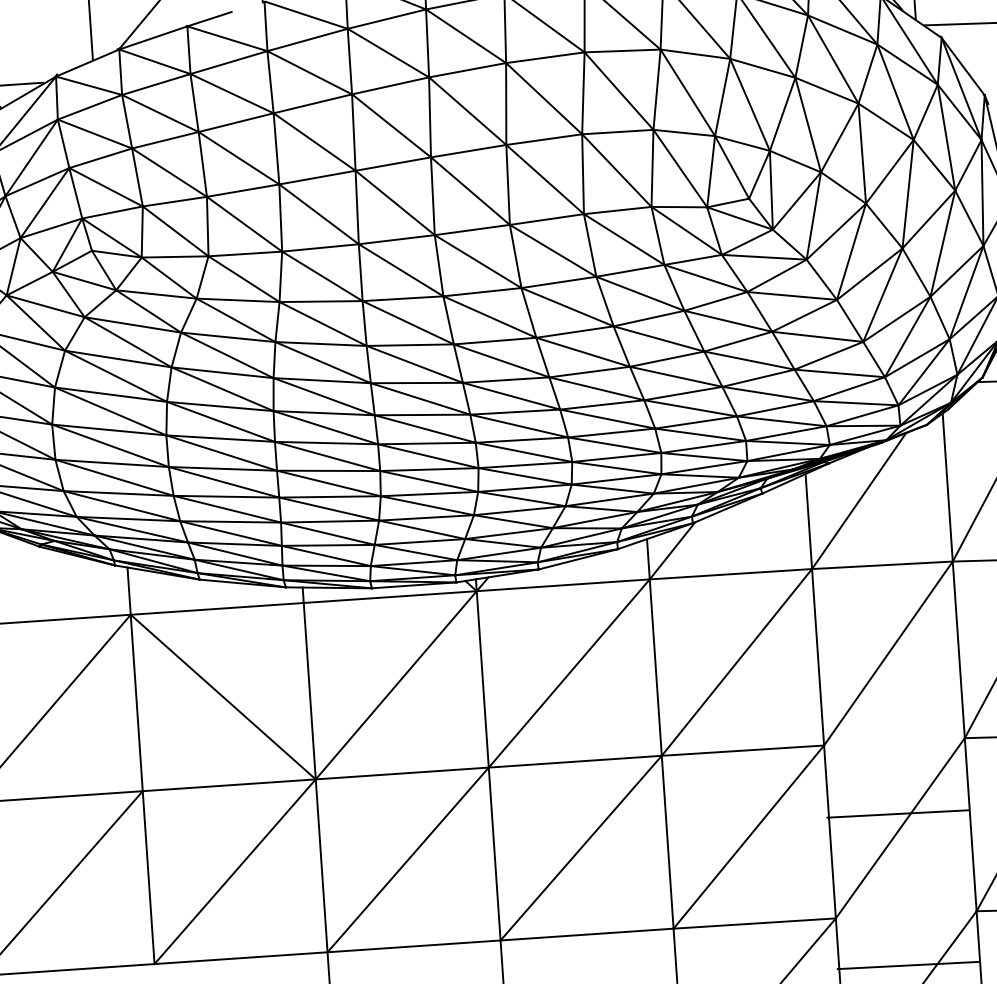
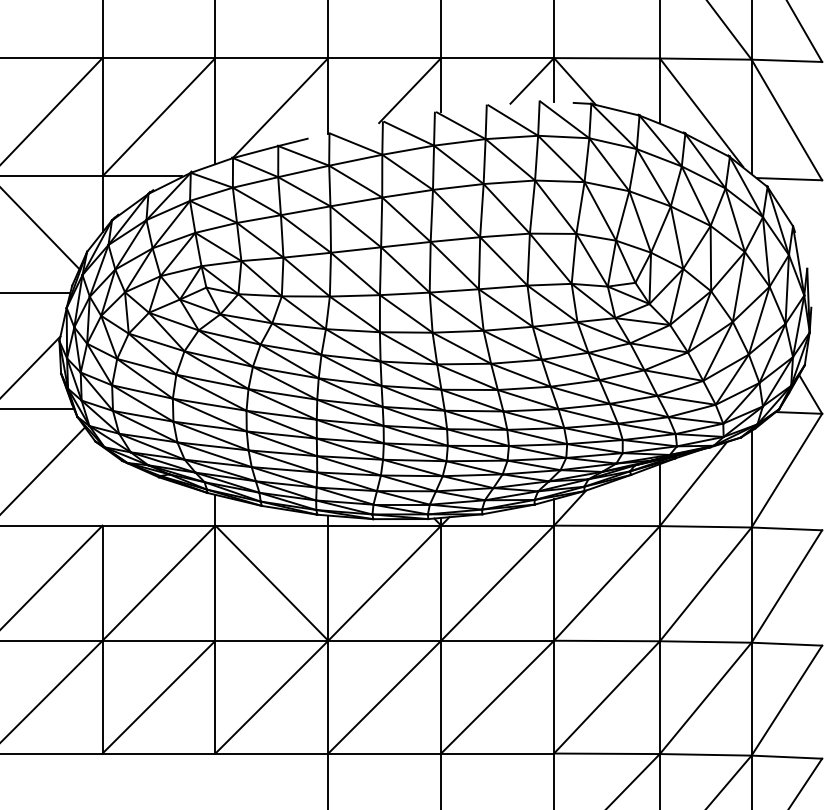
line: (897, 813) -> (705, 641), moved
line: (907, 965) -> (705, 754), moved

